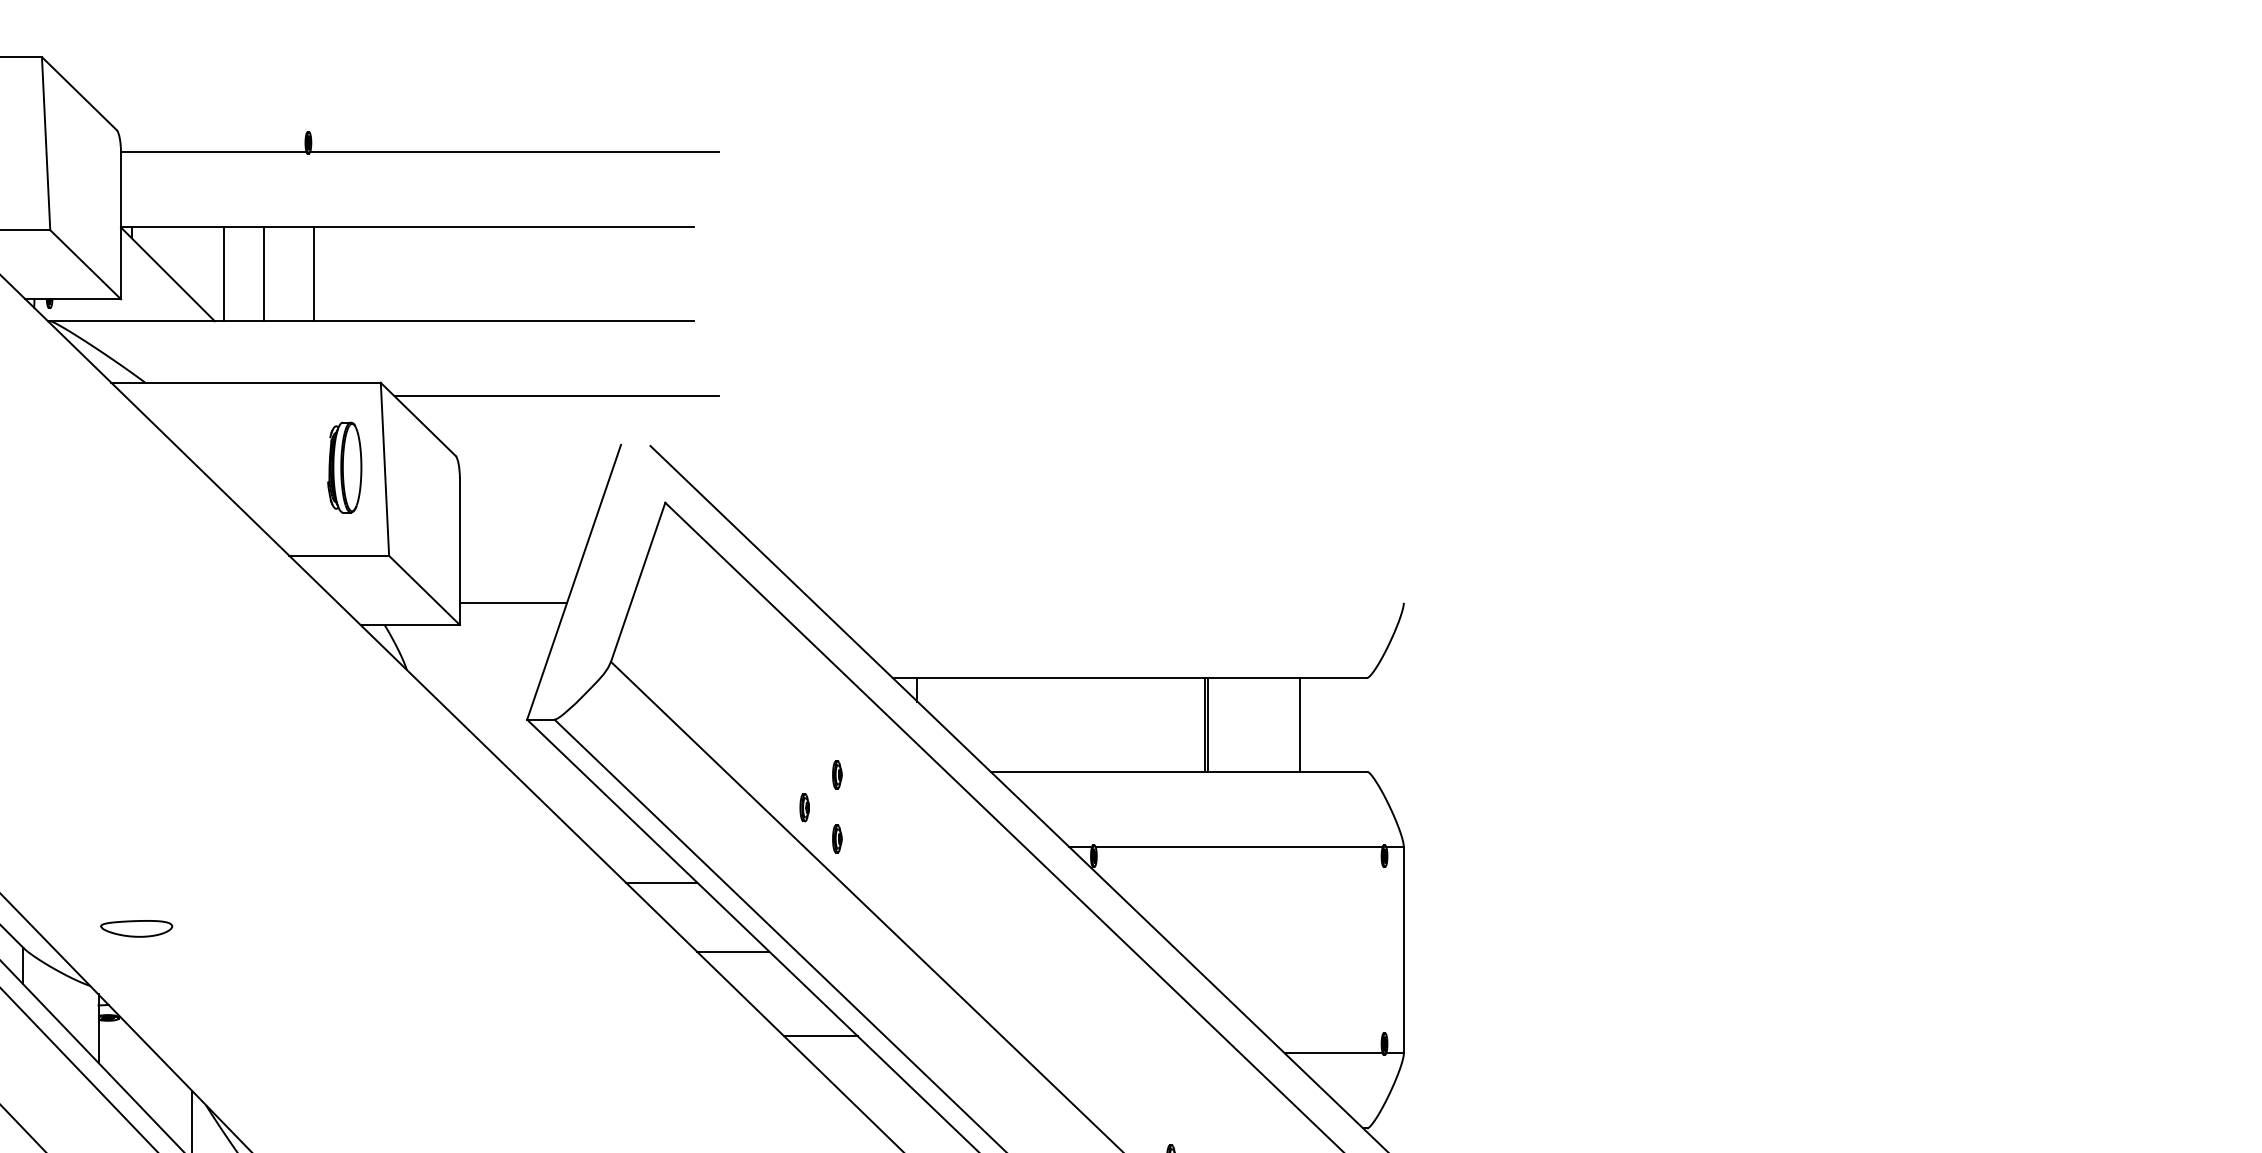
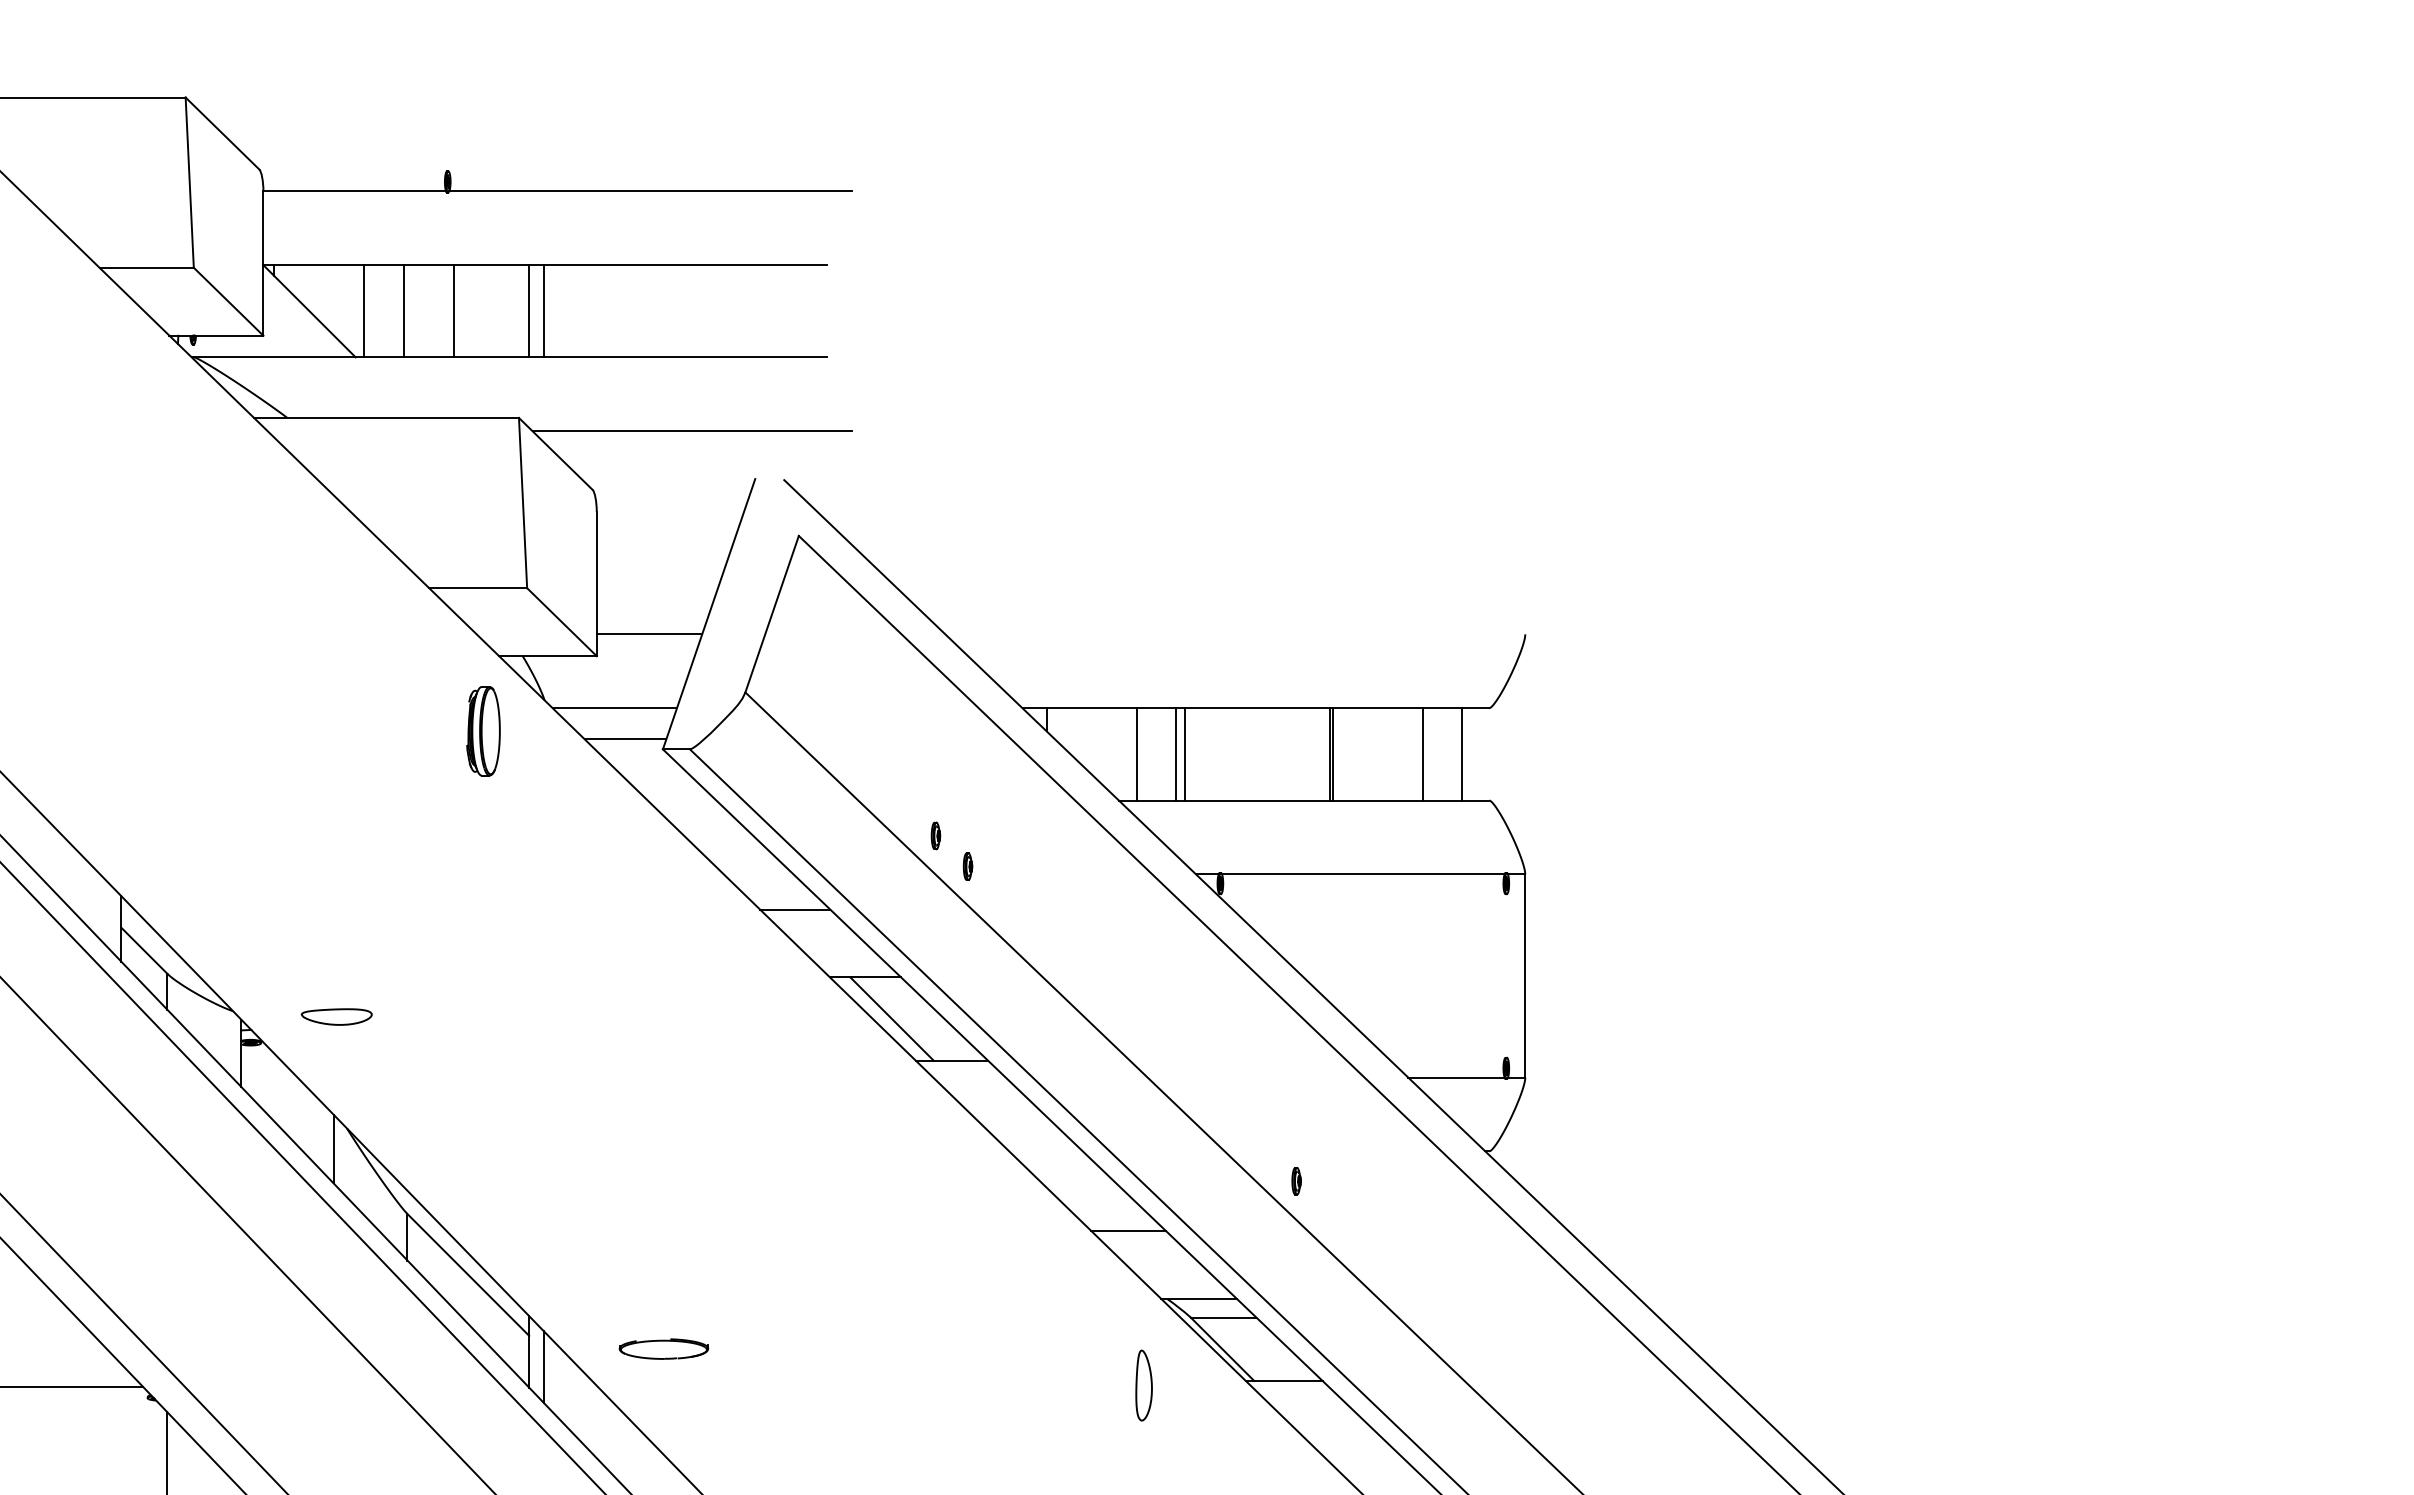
line: (391, 274) -> (529, 311), added
line: (405, 274) -> (543, 311), added
part: (344, 467) -> (483, 731), moved
line: (477, 678) -> (614, 708), added
line: (489, 709) -> (625, 739), added
line: (1009, 724) -> (1137, 754), added
line: (1049, 724) -> (1176, 754), added
line: (1058, 724) -> (1185, 754), added
line: (1340, 724) -> (1462, 754), added
part: (836, 774) -> (967, 803), removed
part: (136, 928) -> (336, 1016), moved
line: (759, 993) -> (891, 1018), added

